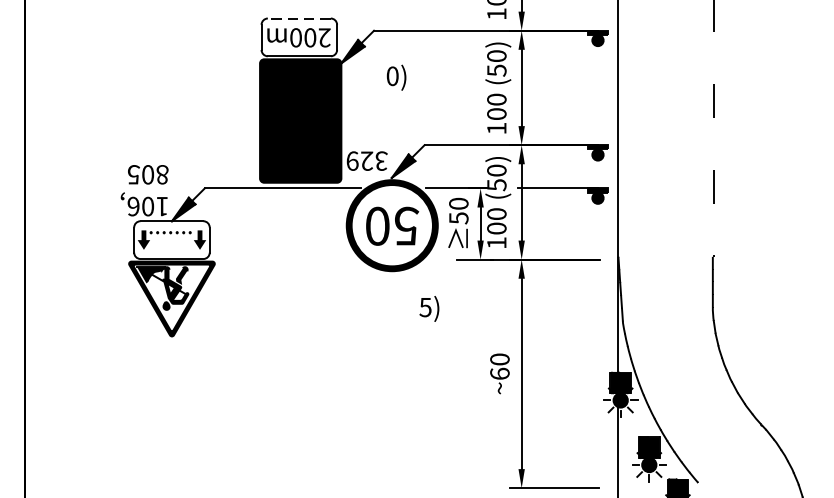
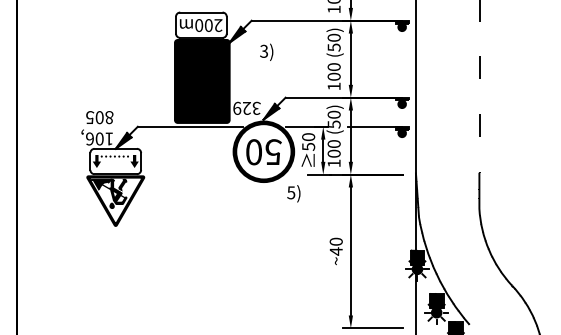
line: (298, 18) -> (200, 12), dashed -> solid
text: (393, 76) -> (264, 51), 0) -> 3)
text: (428, 308) -> (293, 193), moved
text: (498, 373) -> (335, 251), ~60 -> ~40

